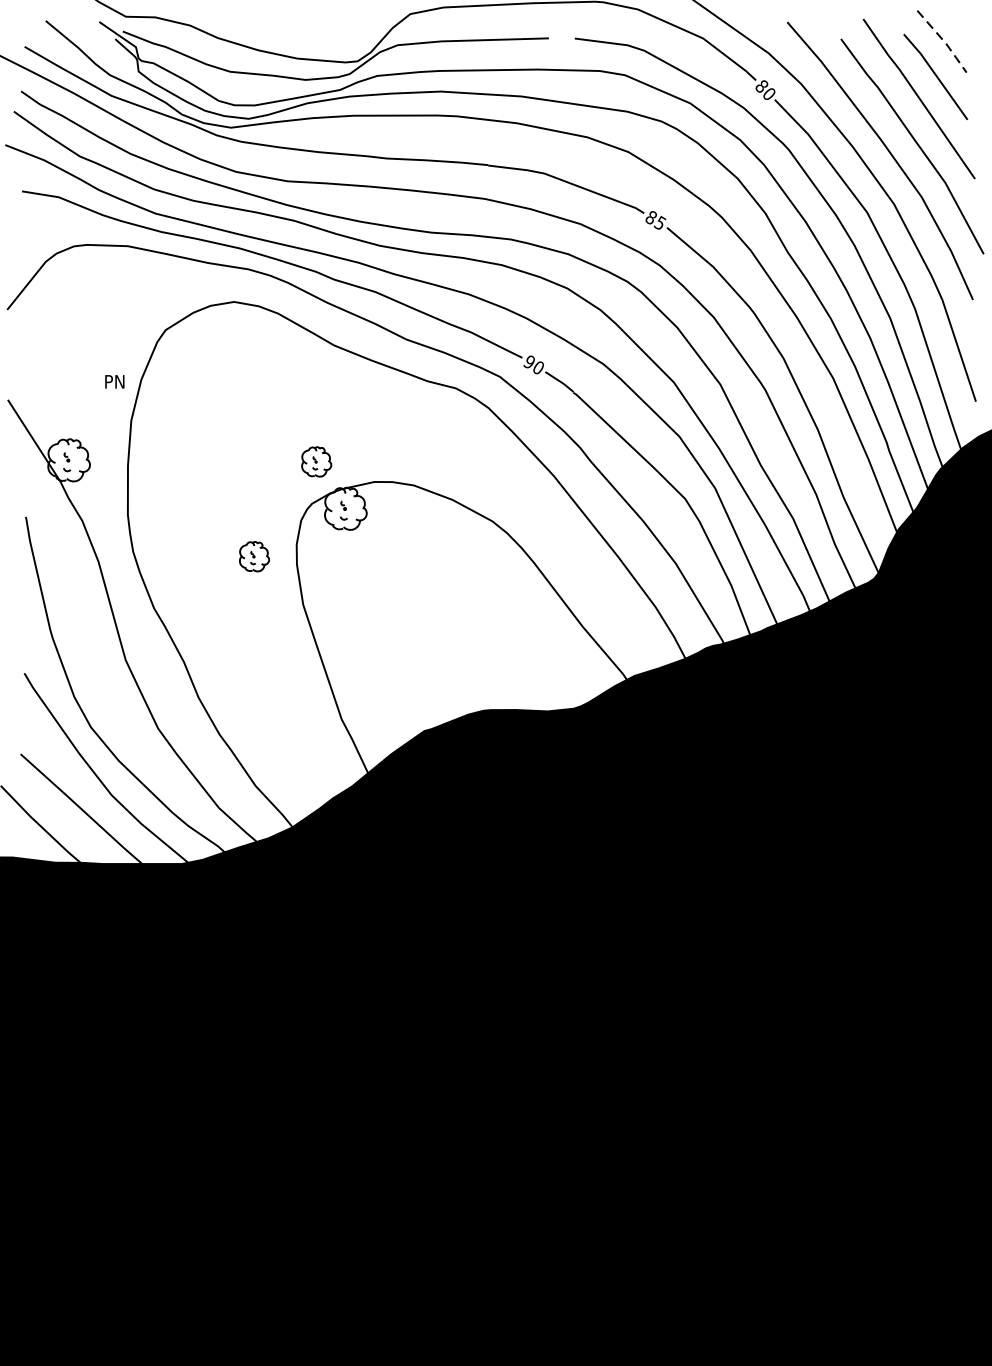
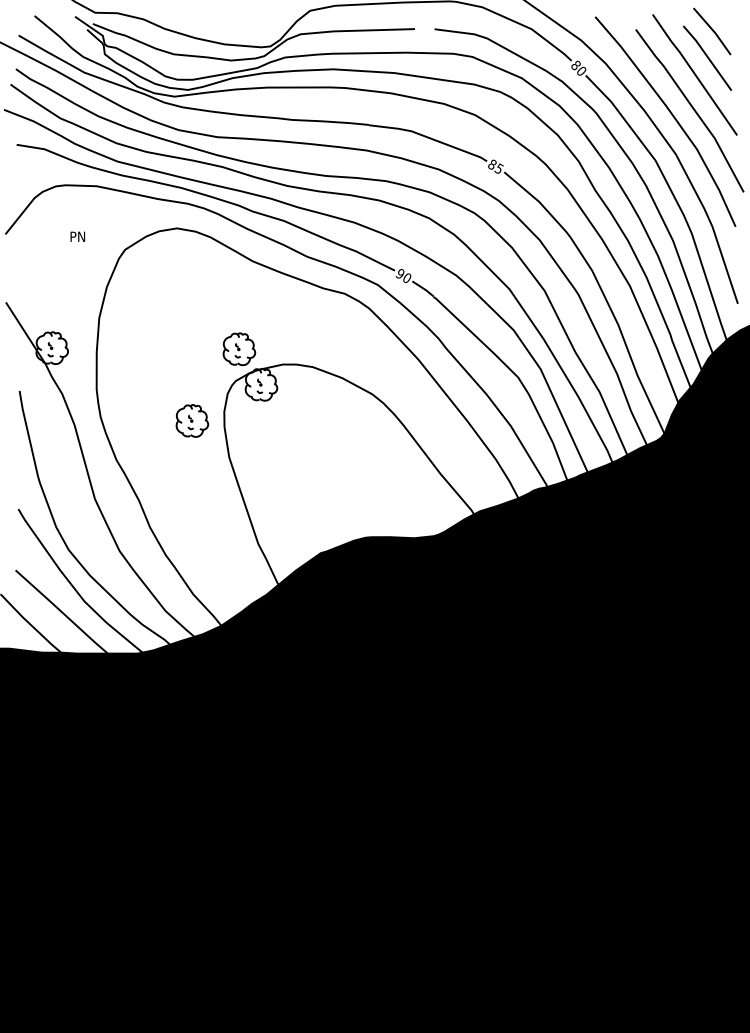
line: (943, 41) -> (713, 31), dashed -> solid
text: (114, 381) -> (77, 236), moved
part: (316, 462) -> (239, 349), size x1.43
part: (254, 556) -> (192, 420), size x1.43

